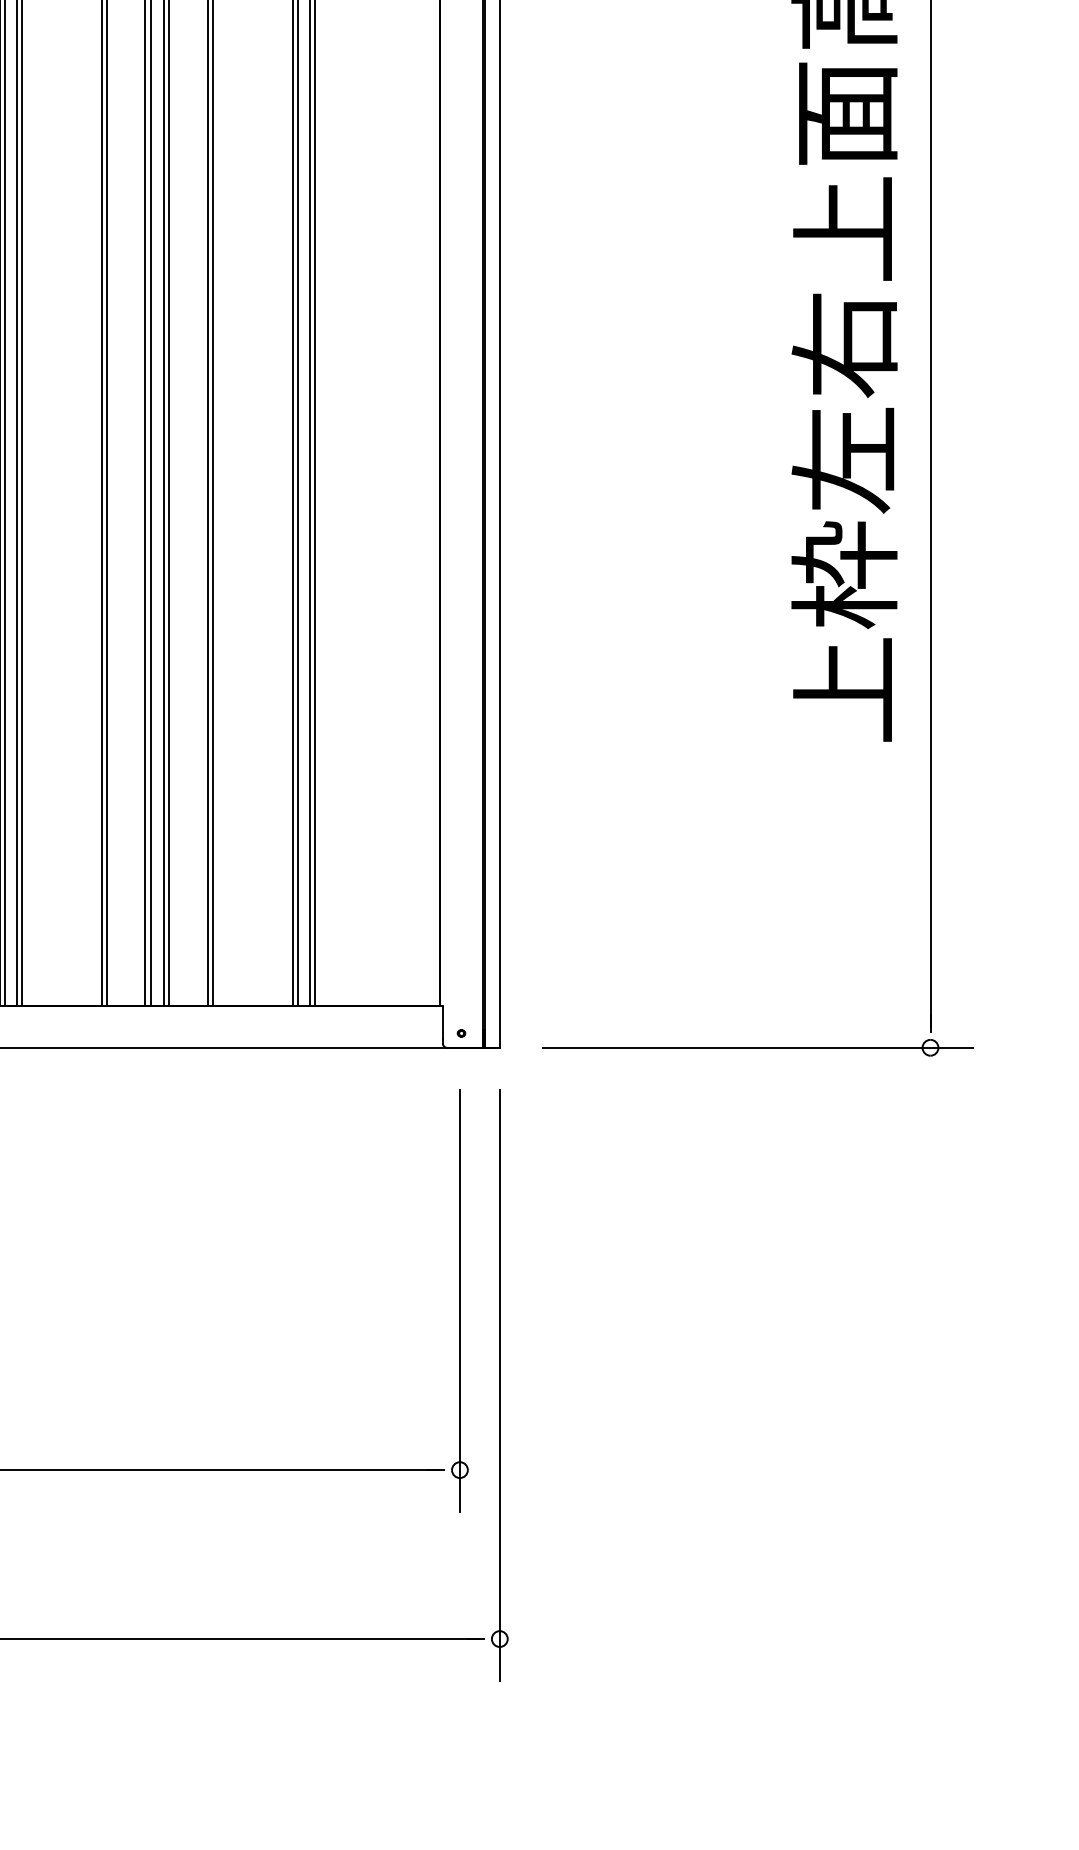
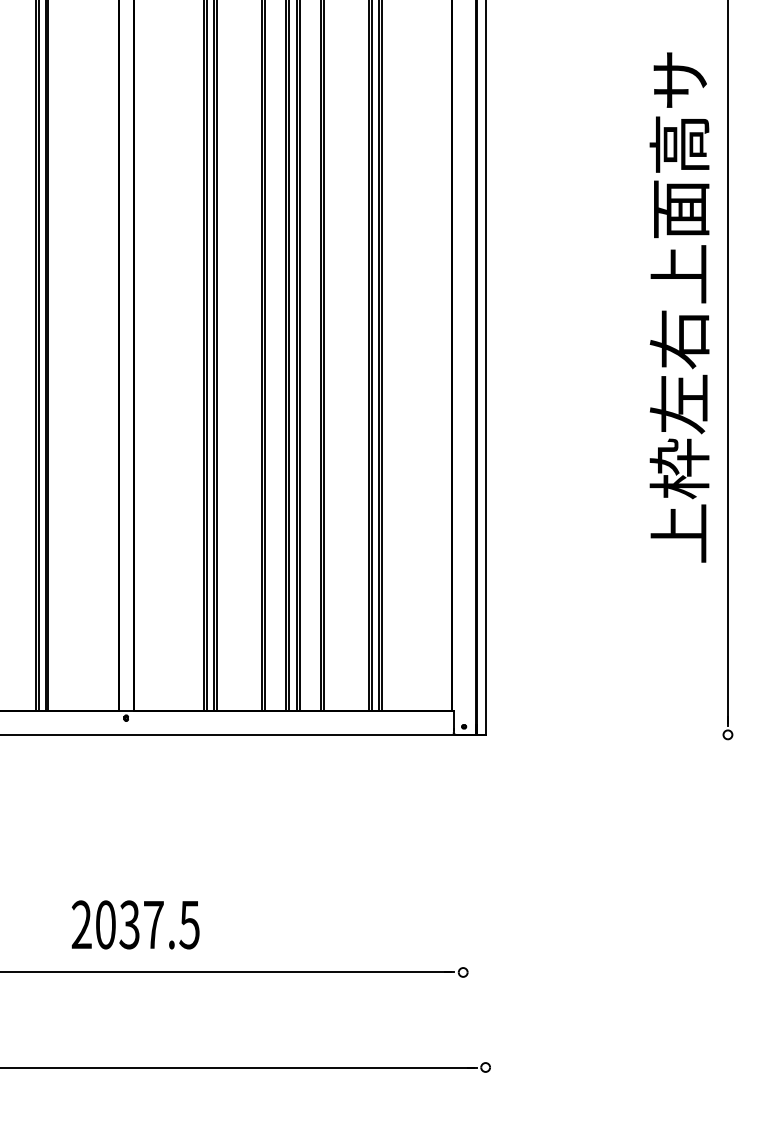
line: (757, 1047) -> (630, 734), removed
line: (460, 1301) -> (463, 877), removed
line: (499, 1384) -> (485, 924), removed

